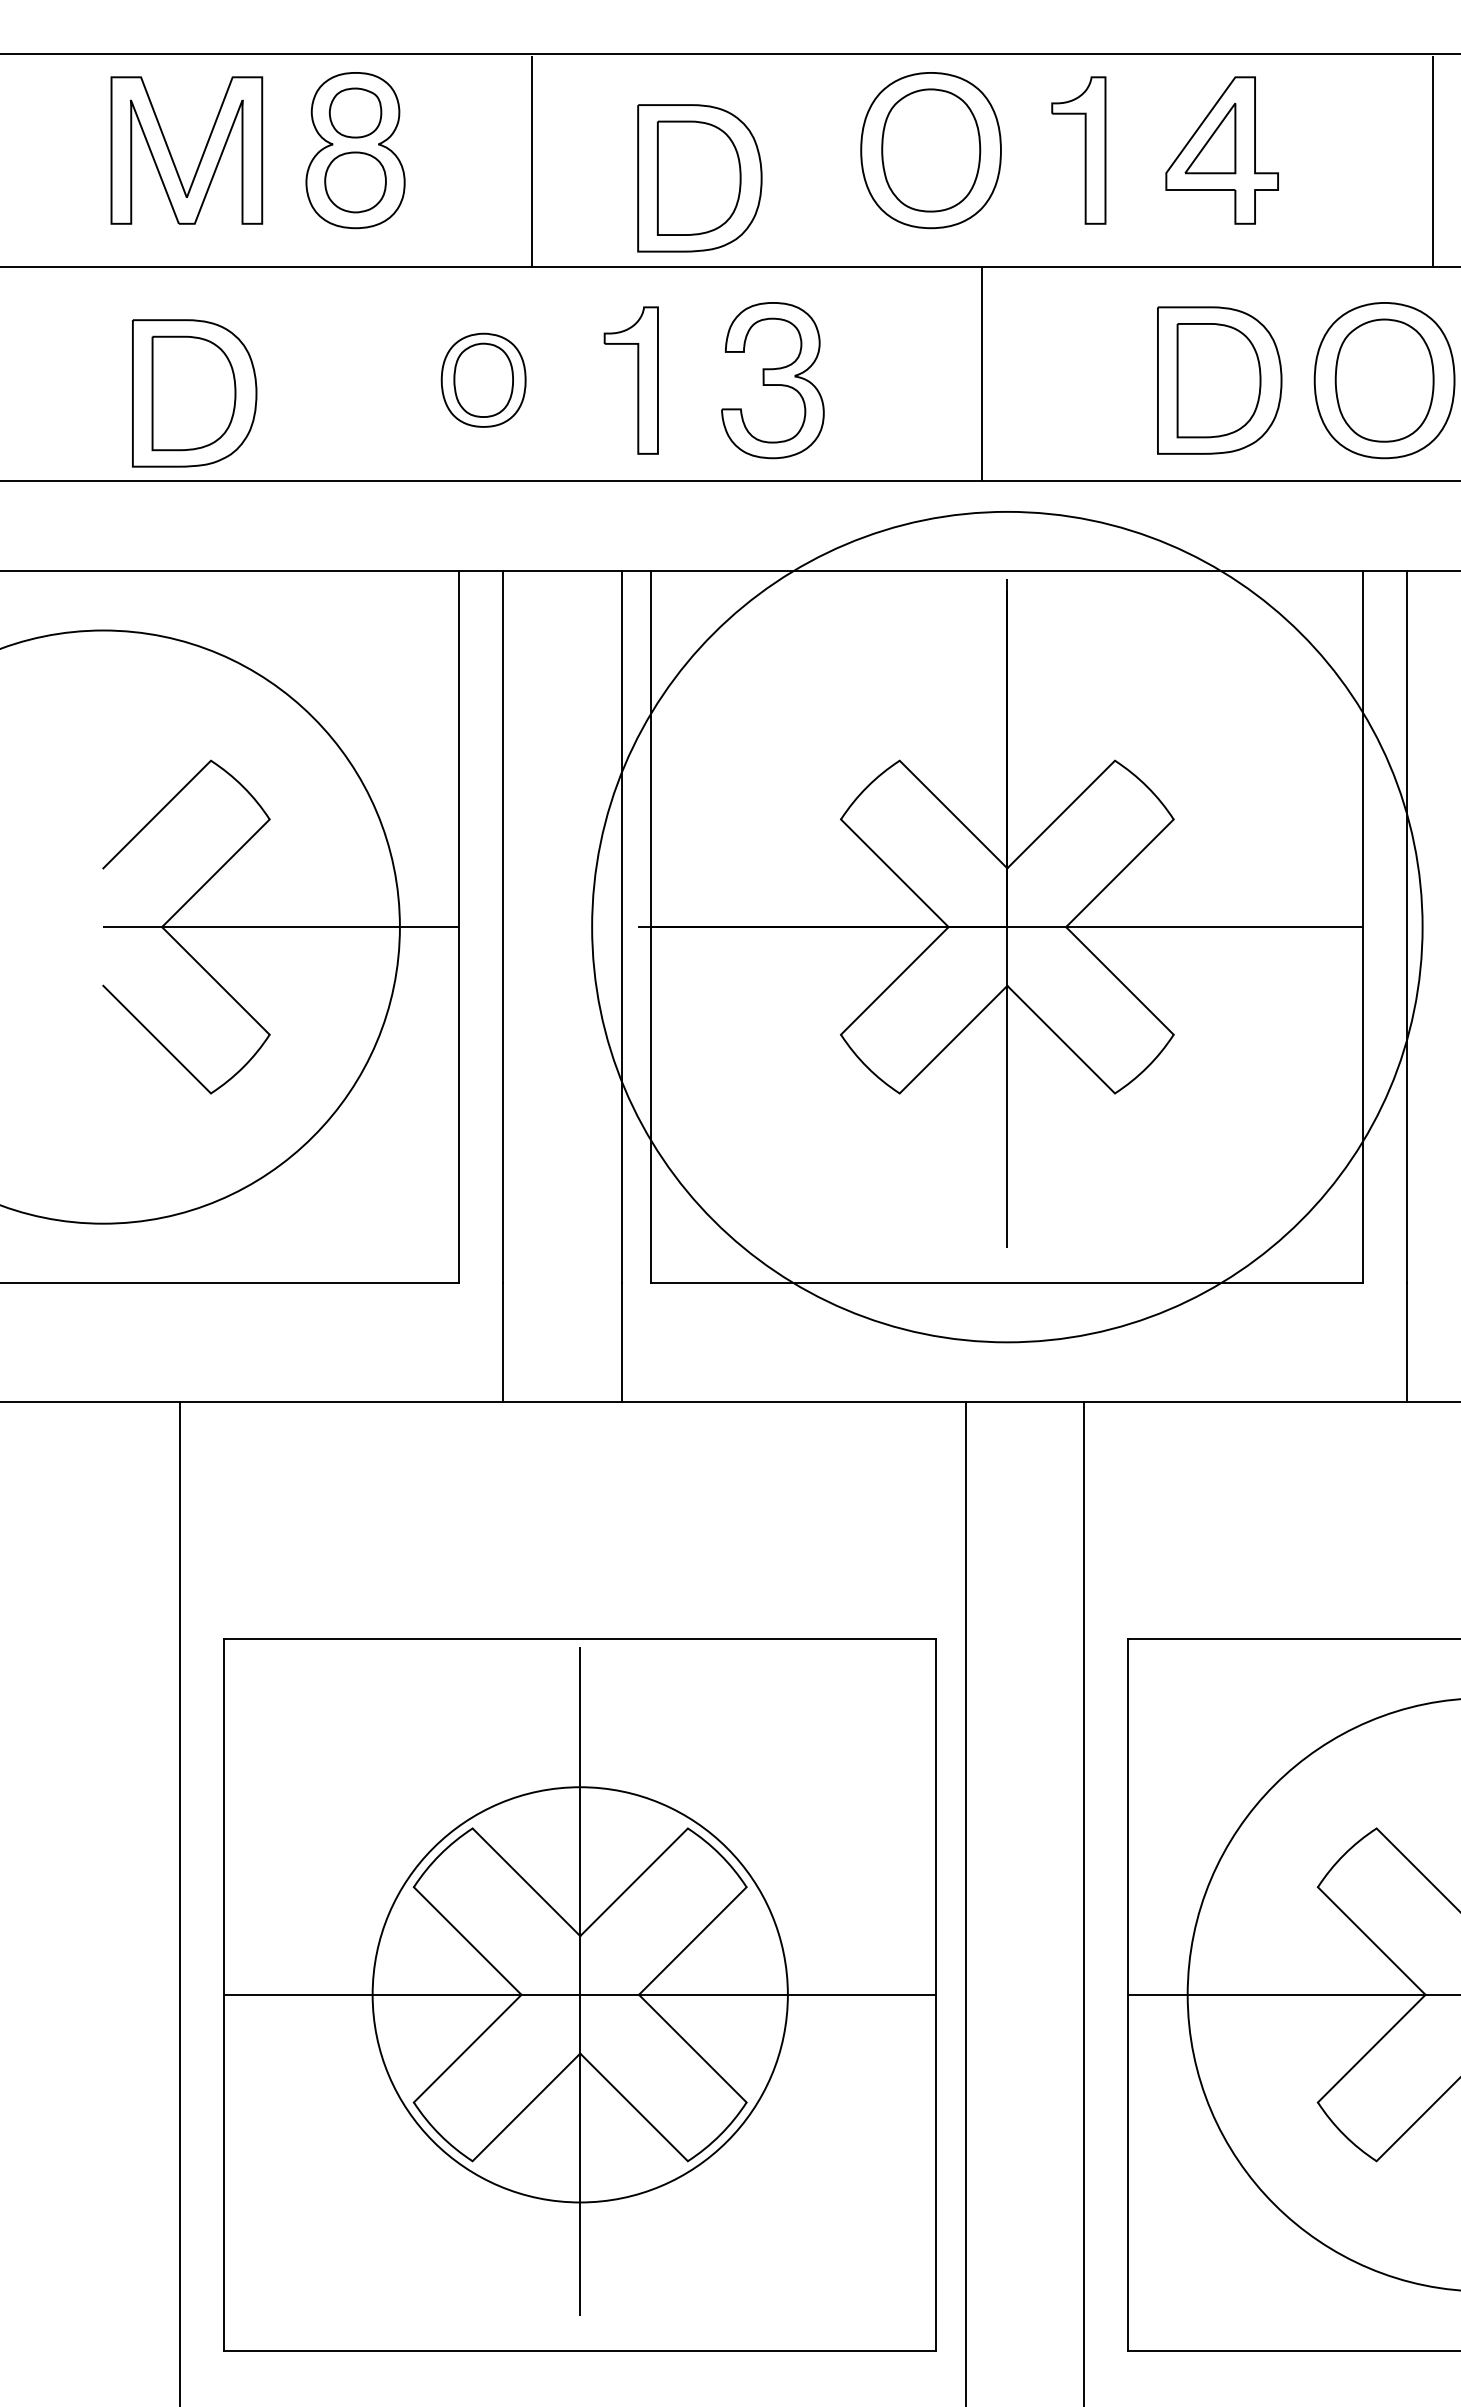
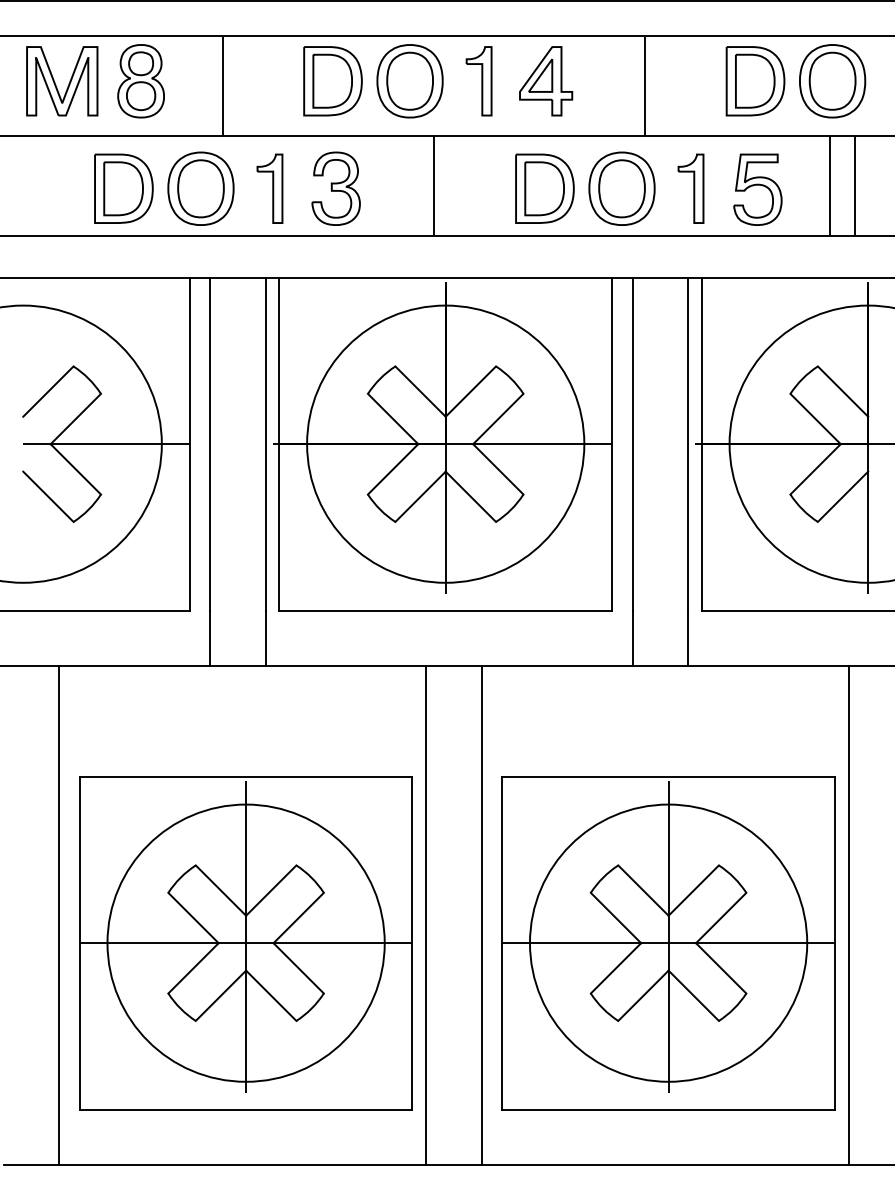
part: (698, 178) -> (332, 81), moved
part: (482, 379) -> (200, 188), size x1.67
part: (193, 392) -> (123, 188), moved
circle: (1006, 925) -> (445, 443), size x0.71
circle: (578, 1993) -> (245, 942), size x1.43

